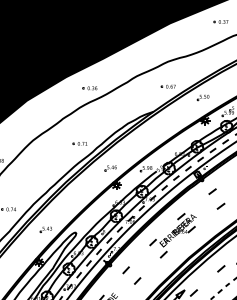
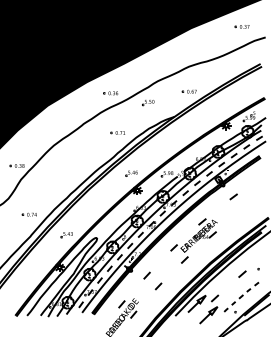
part: (203, 98) -> (148, 103), moved
part: (79, 143) -> (117, 132), moved
line: (221, 206) -> (242, 211), removed

